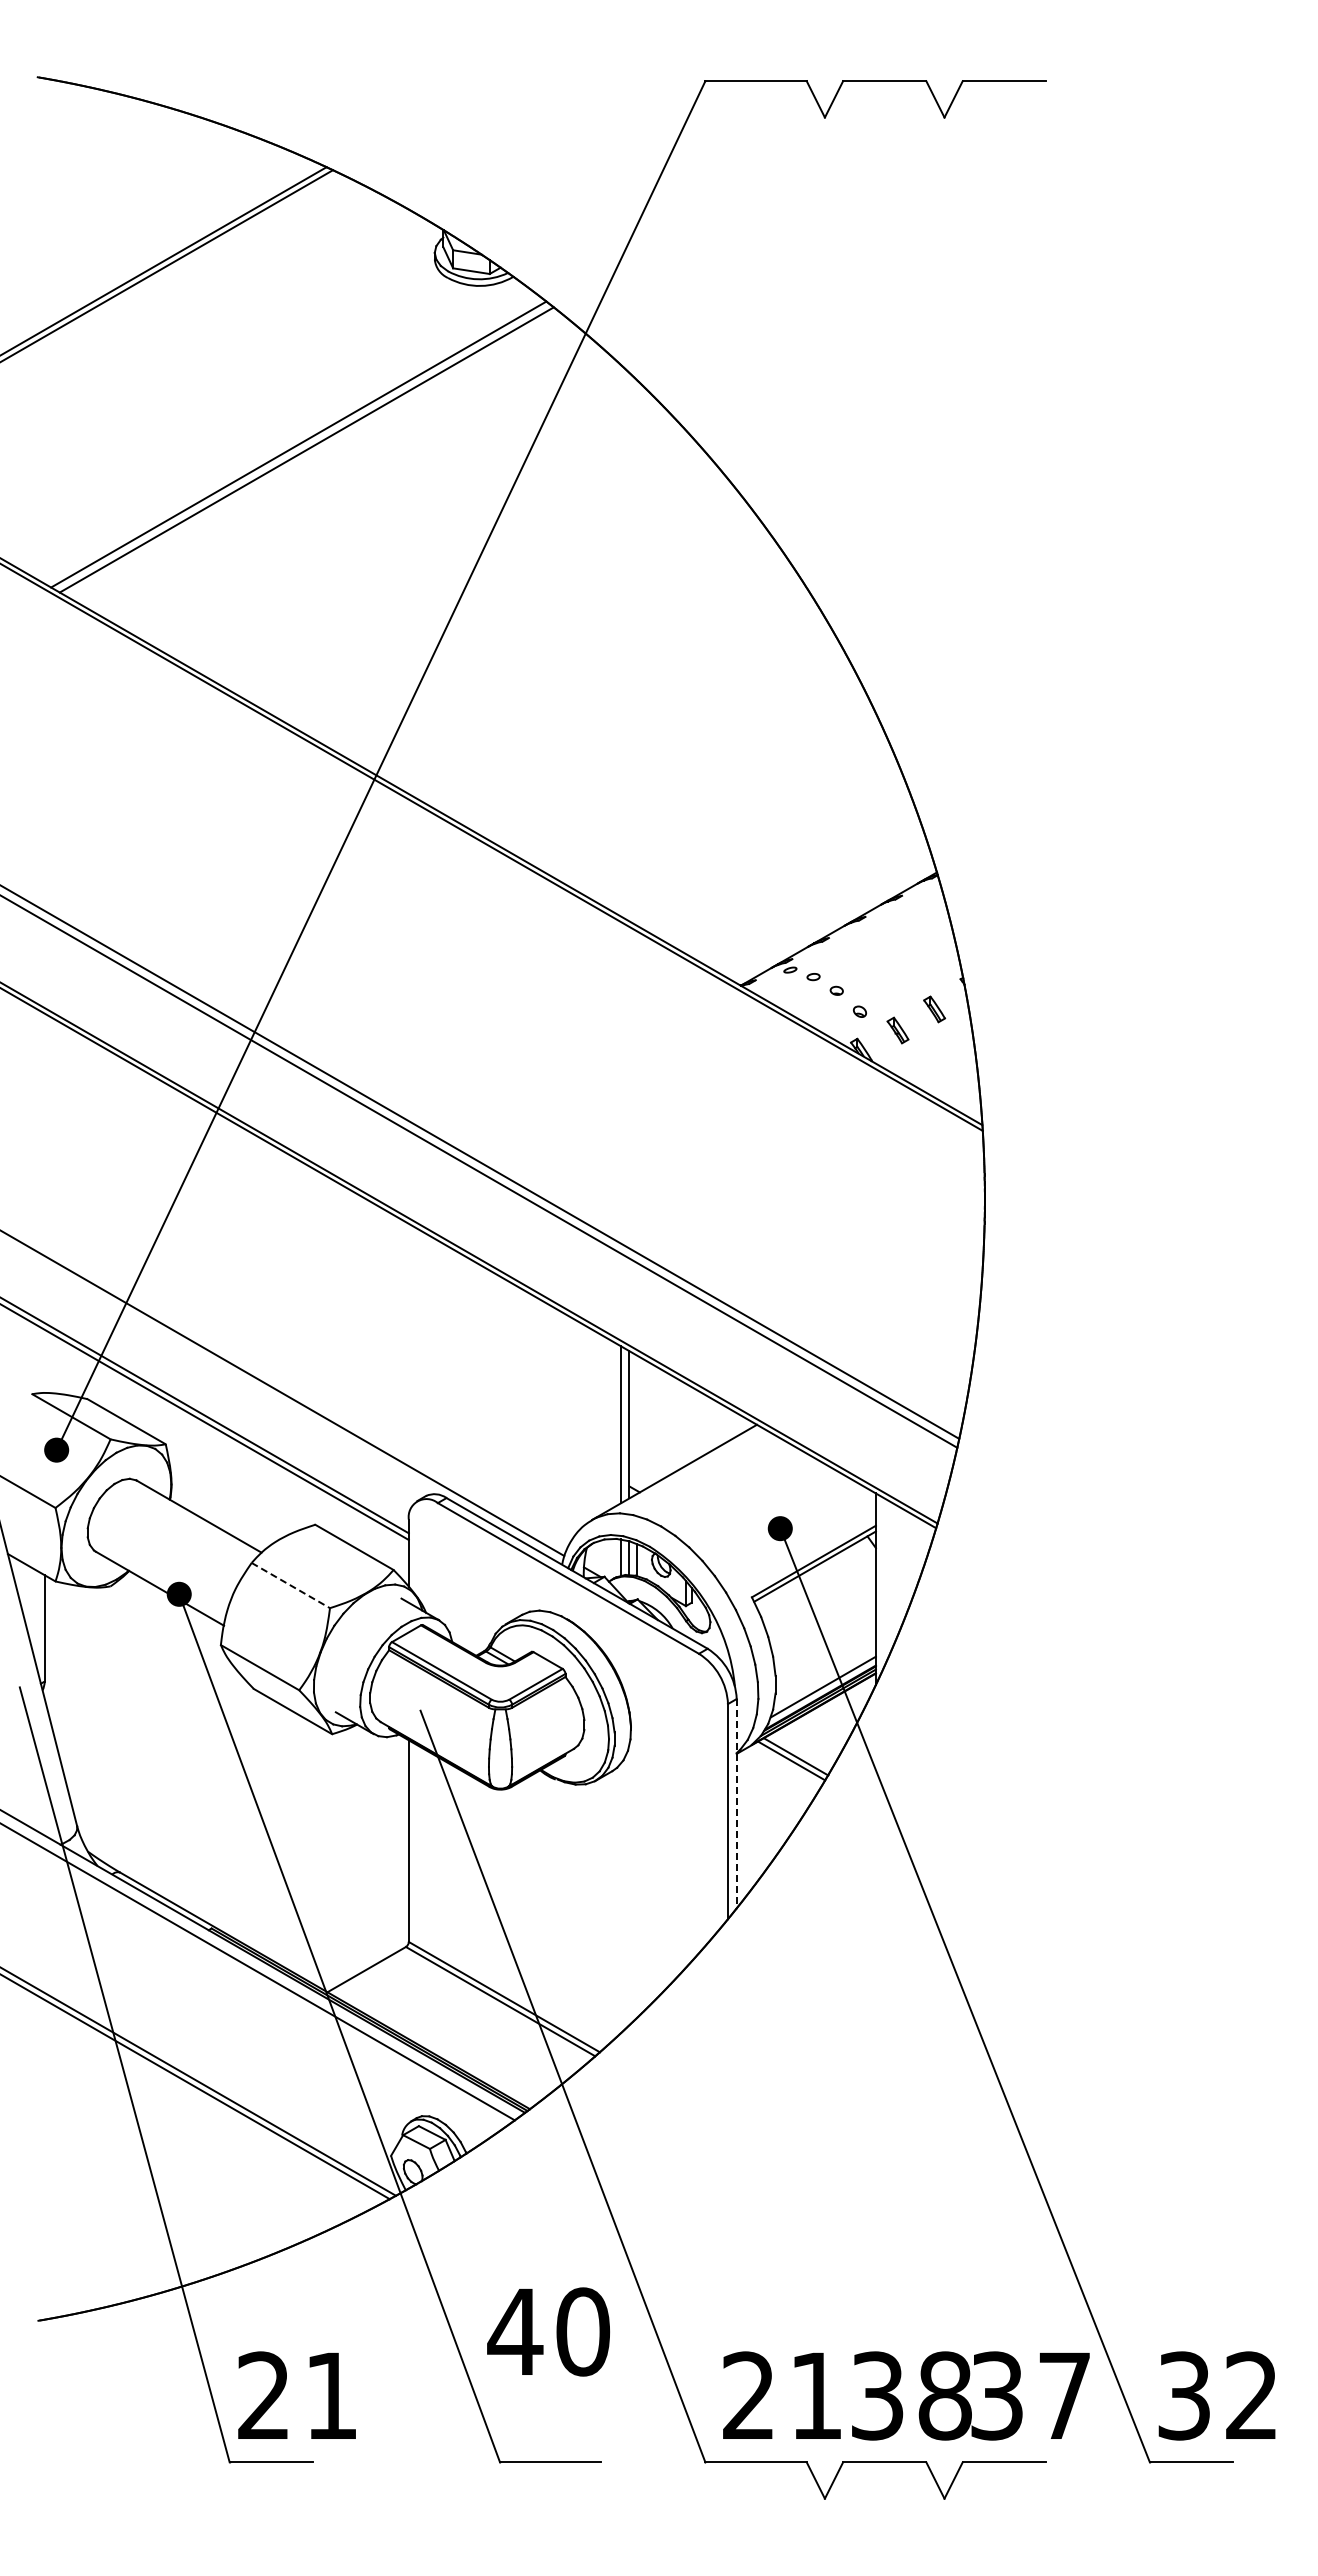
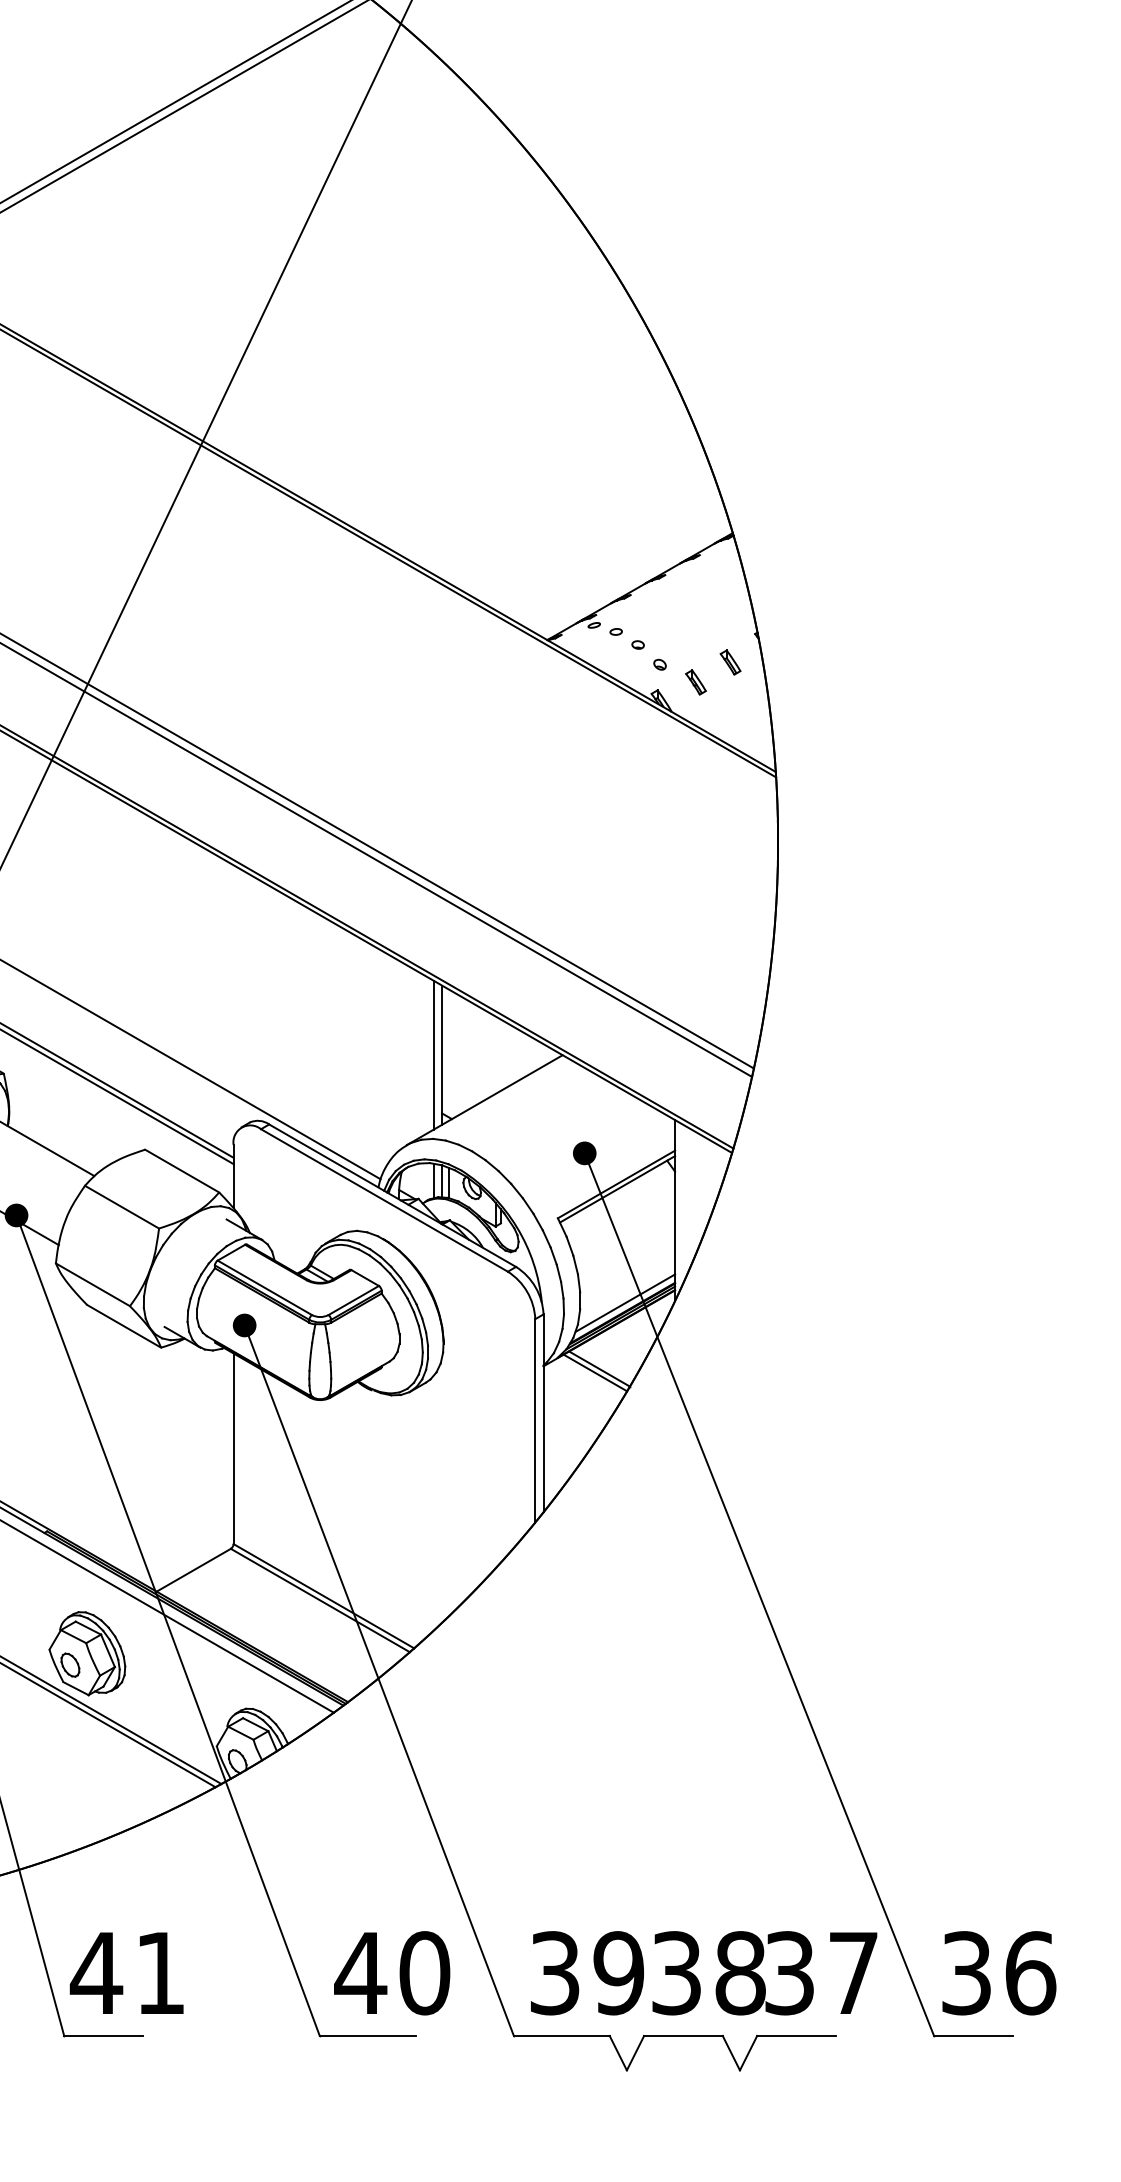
line: (291, 1585) -> (122, 1207), dashed -> solid
fill: (420, 1710) -> (244, 1325), added
line: (736, 1803) -> (543, 1413), dashed -> solid
part: (254, 2057) -> (87, 1653), added
text: (548, 2331) -> (392, 1972), moved
text: (263, 2394) -> (96, 1971), 21 -> 41
text: (783, 2395) -> (587, 1972), 21 -> 39
text: (1252, 2395) -> (1031, 1972), 32 -> 36

